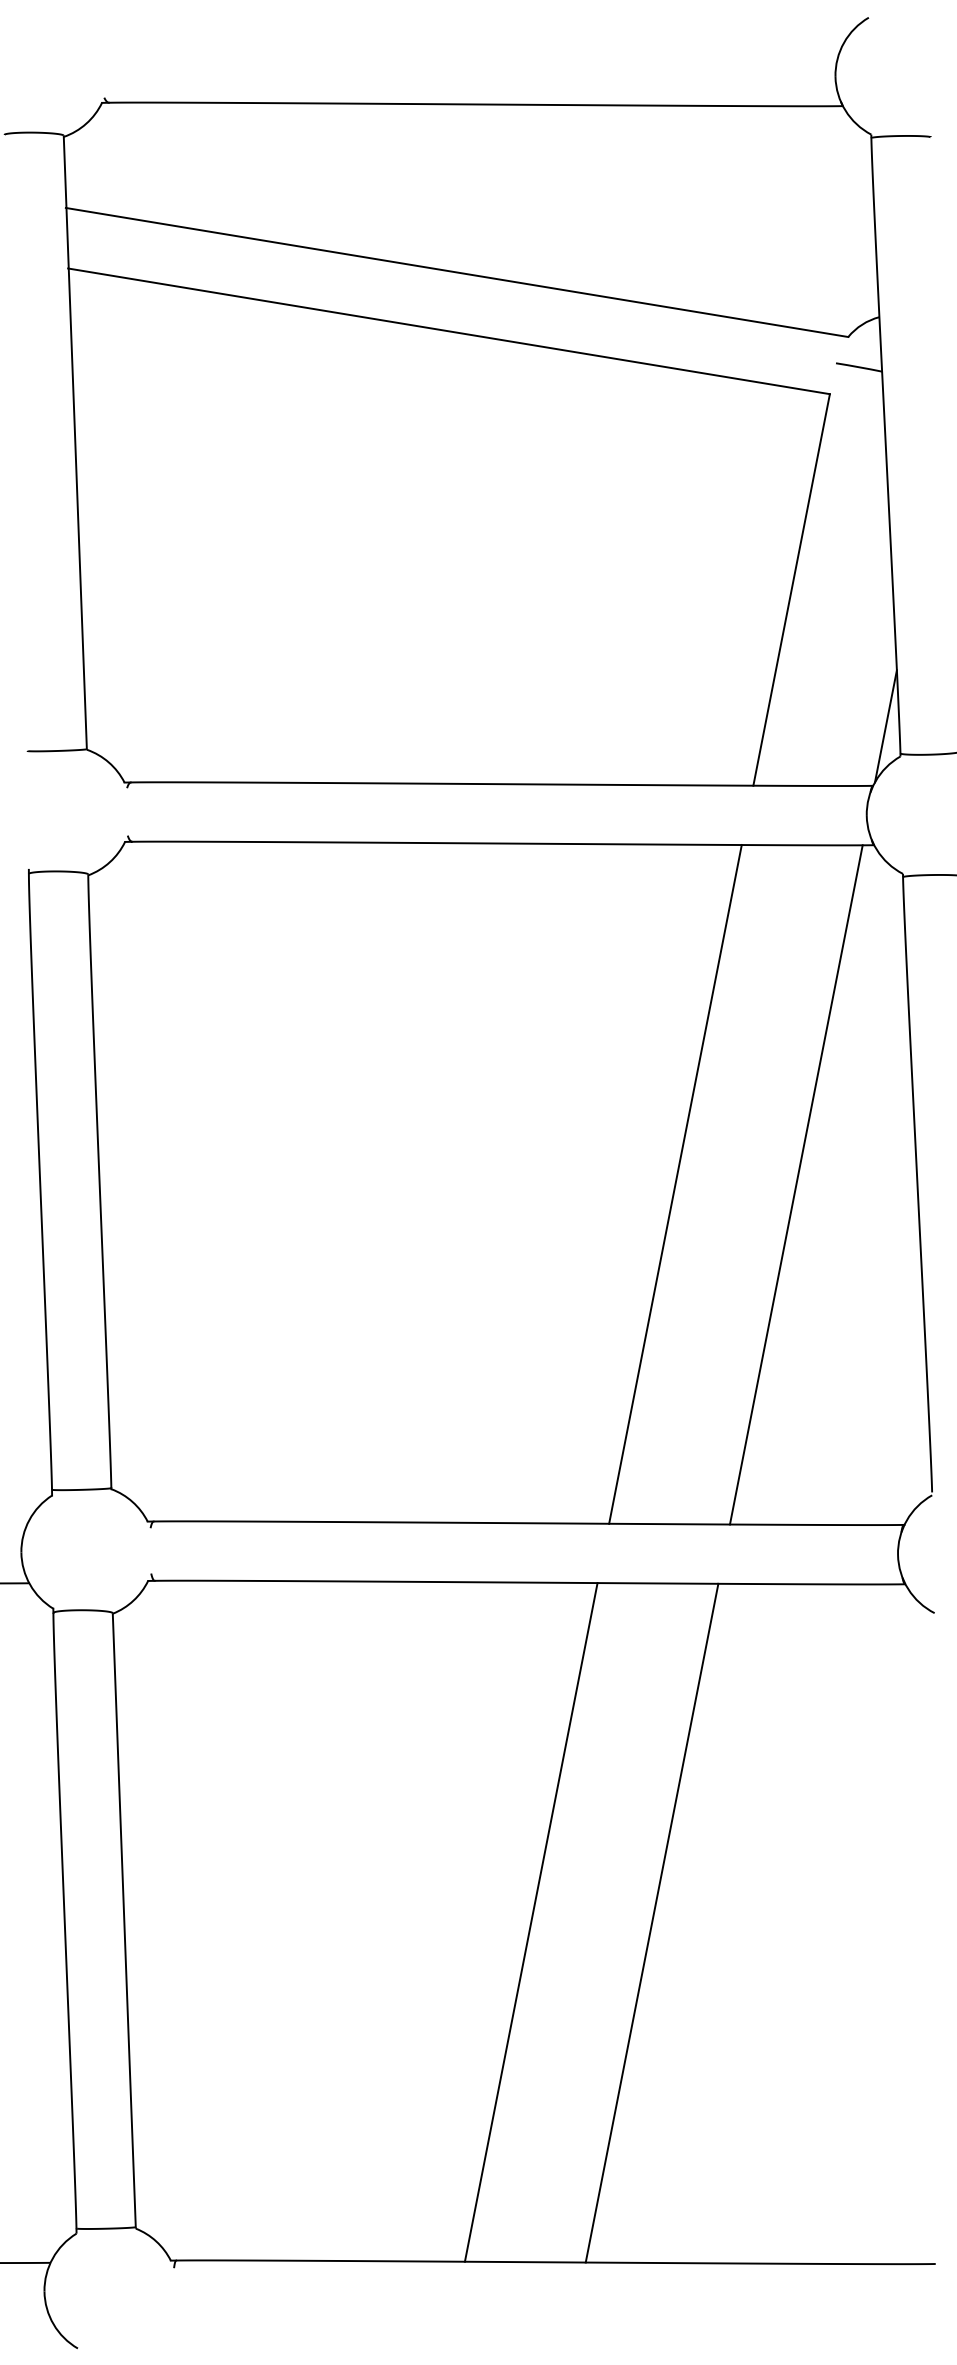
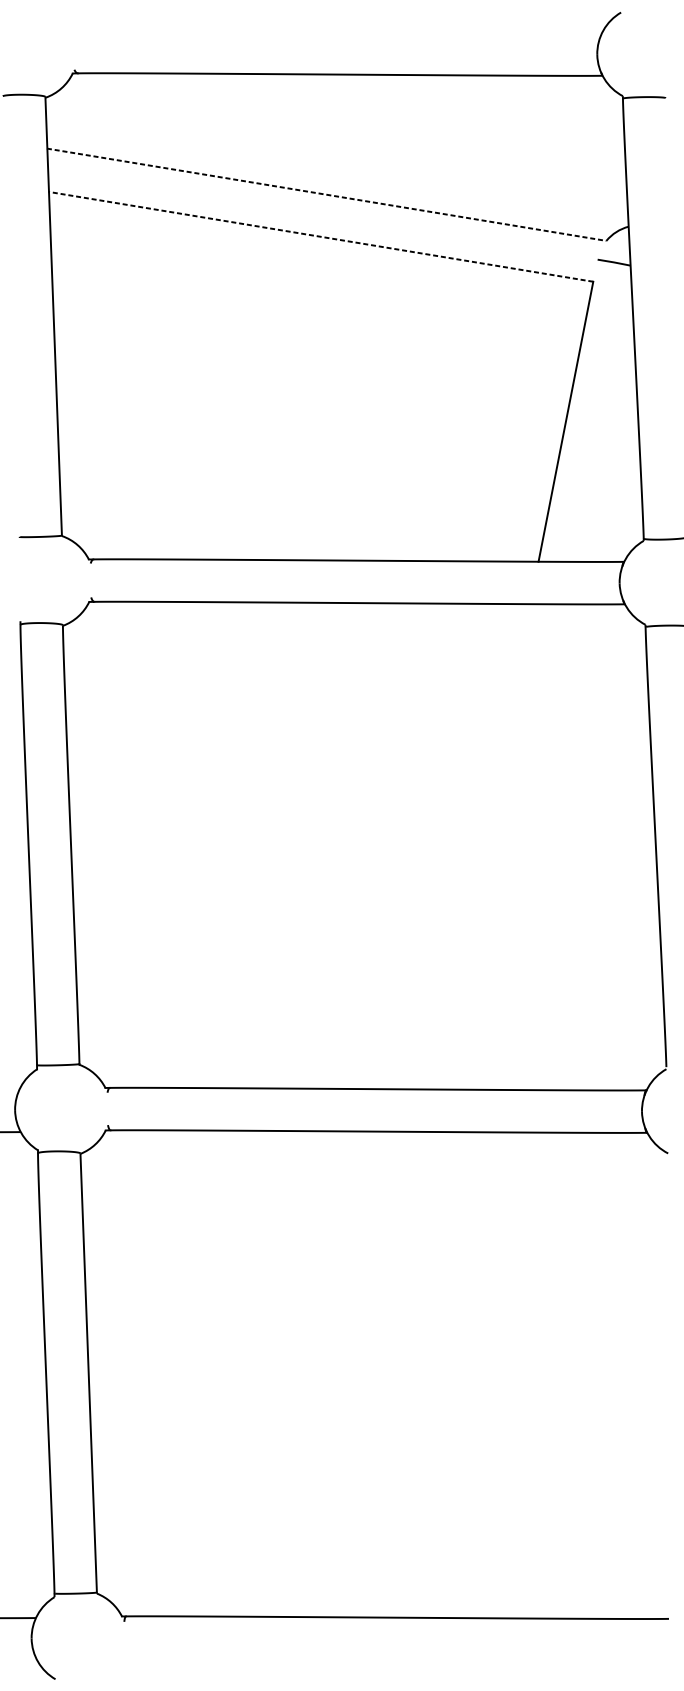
line: (457, 272) -> (326, 194), solid -> dashed
line: (448, 331) -> (320, 236), solid -> dashed
line: (885, 726) -> (633, 519), removed
line: (675, 1184) -> (482, 846), removed
line: (795, 1184) -> (568, 846), removed
line: (530, 1922) -> (379, 1374), removed
line: (651, 1922) -> (465, 1374), removed

